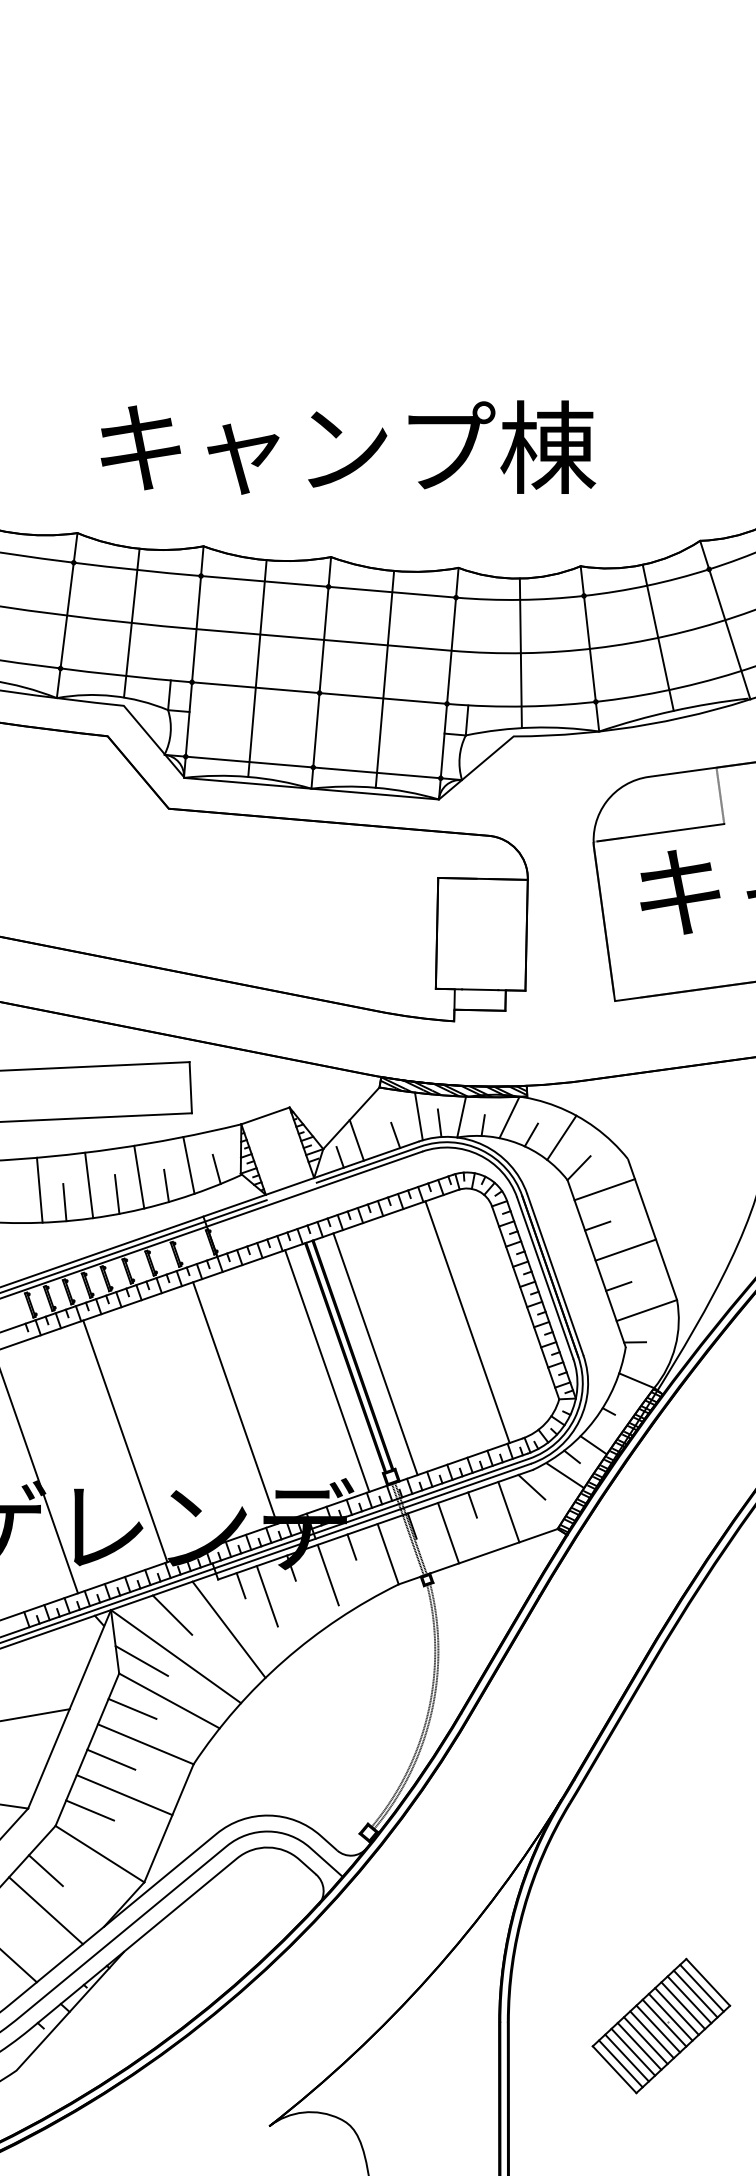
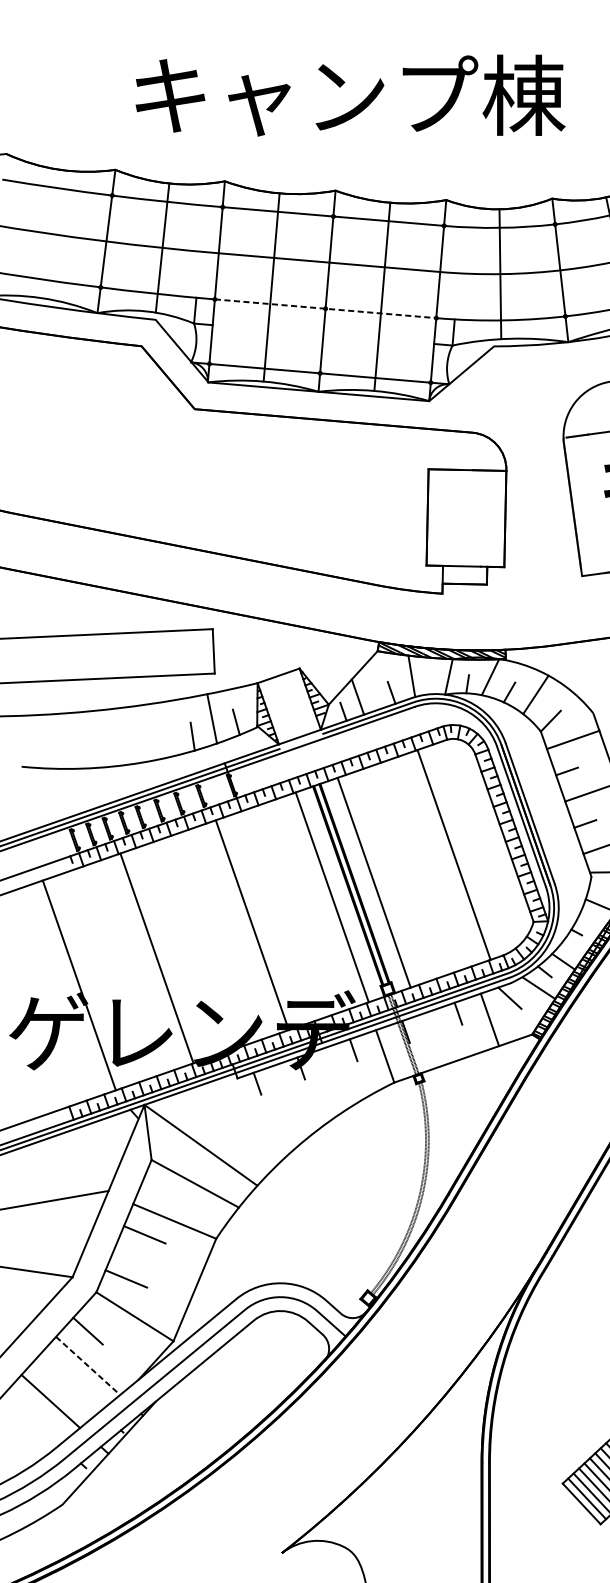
line: (319, 693) -> (325, 309), solid -> dashed
line: (439, 1123) -> (429, 682), removed
line: (139, 1176) -> (169, 728), removed
line: (89, 1185) -> (125, 736), removed
line: (39, 1189) -> (82, 739), removed
line: (116, 1194) -> (149, 744), removed
line: (64, 1202) -> (104, 751), removed
line: (448, 1532) -> (437, 1037), removed
line: (327, 1574) -> (332, 1074), removed
line: (266, 1596) -> (279, 1093), removed
line: (172, 1614) -> (197, 1108), removed
line: (228, 1629) -> (246, 1121), removed
line: (141, 1660) -> (170, 1148), removed
line: (132, 1708) -> (163, 1190), removed
line: (124, 1795) -> (156, 1265), removed
line: (46, 1910) -> (88, 1365), solid -> dashed

